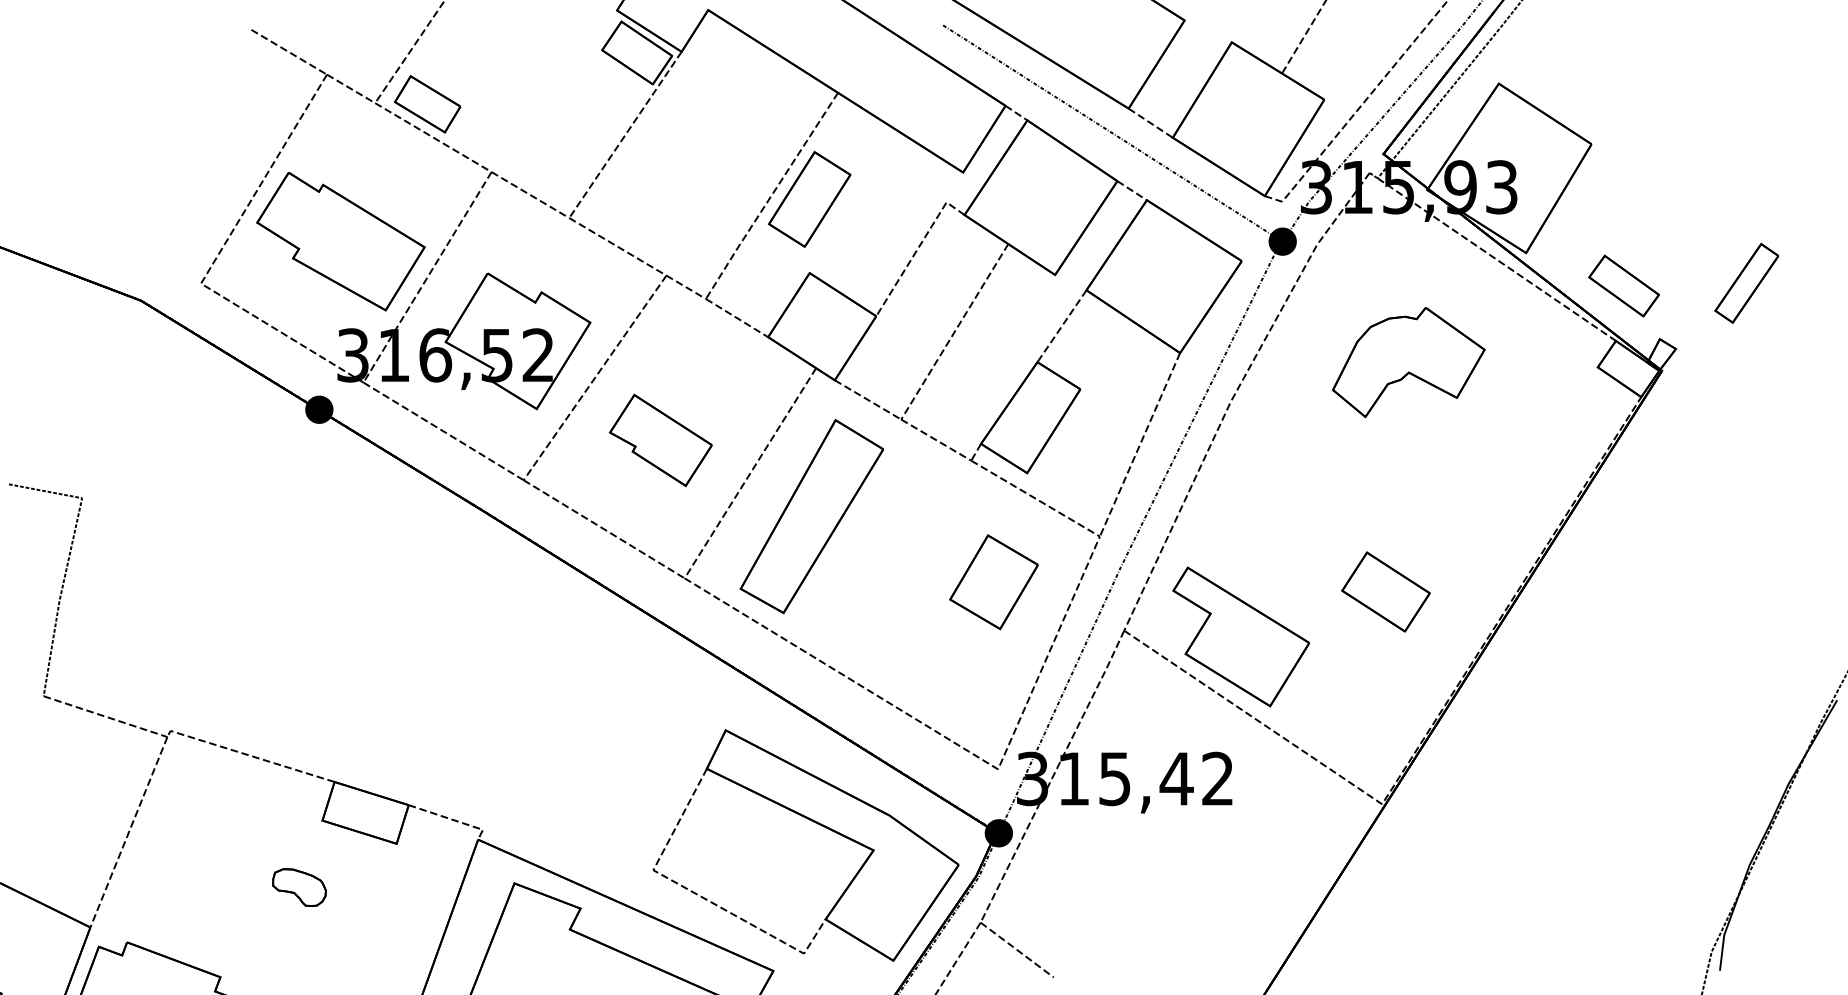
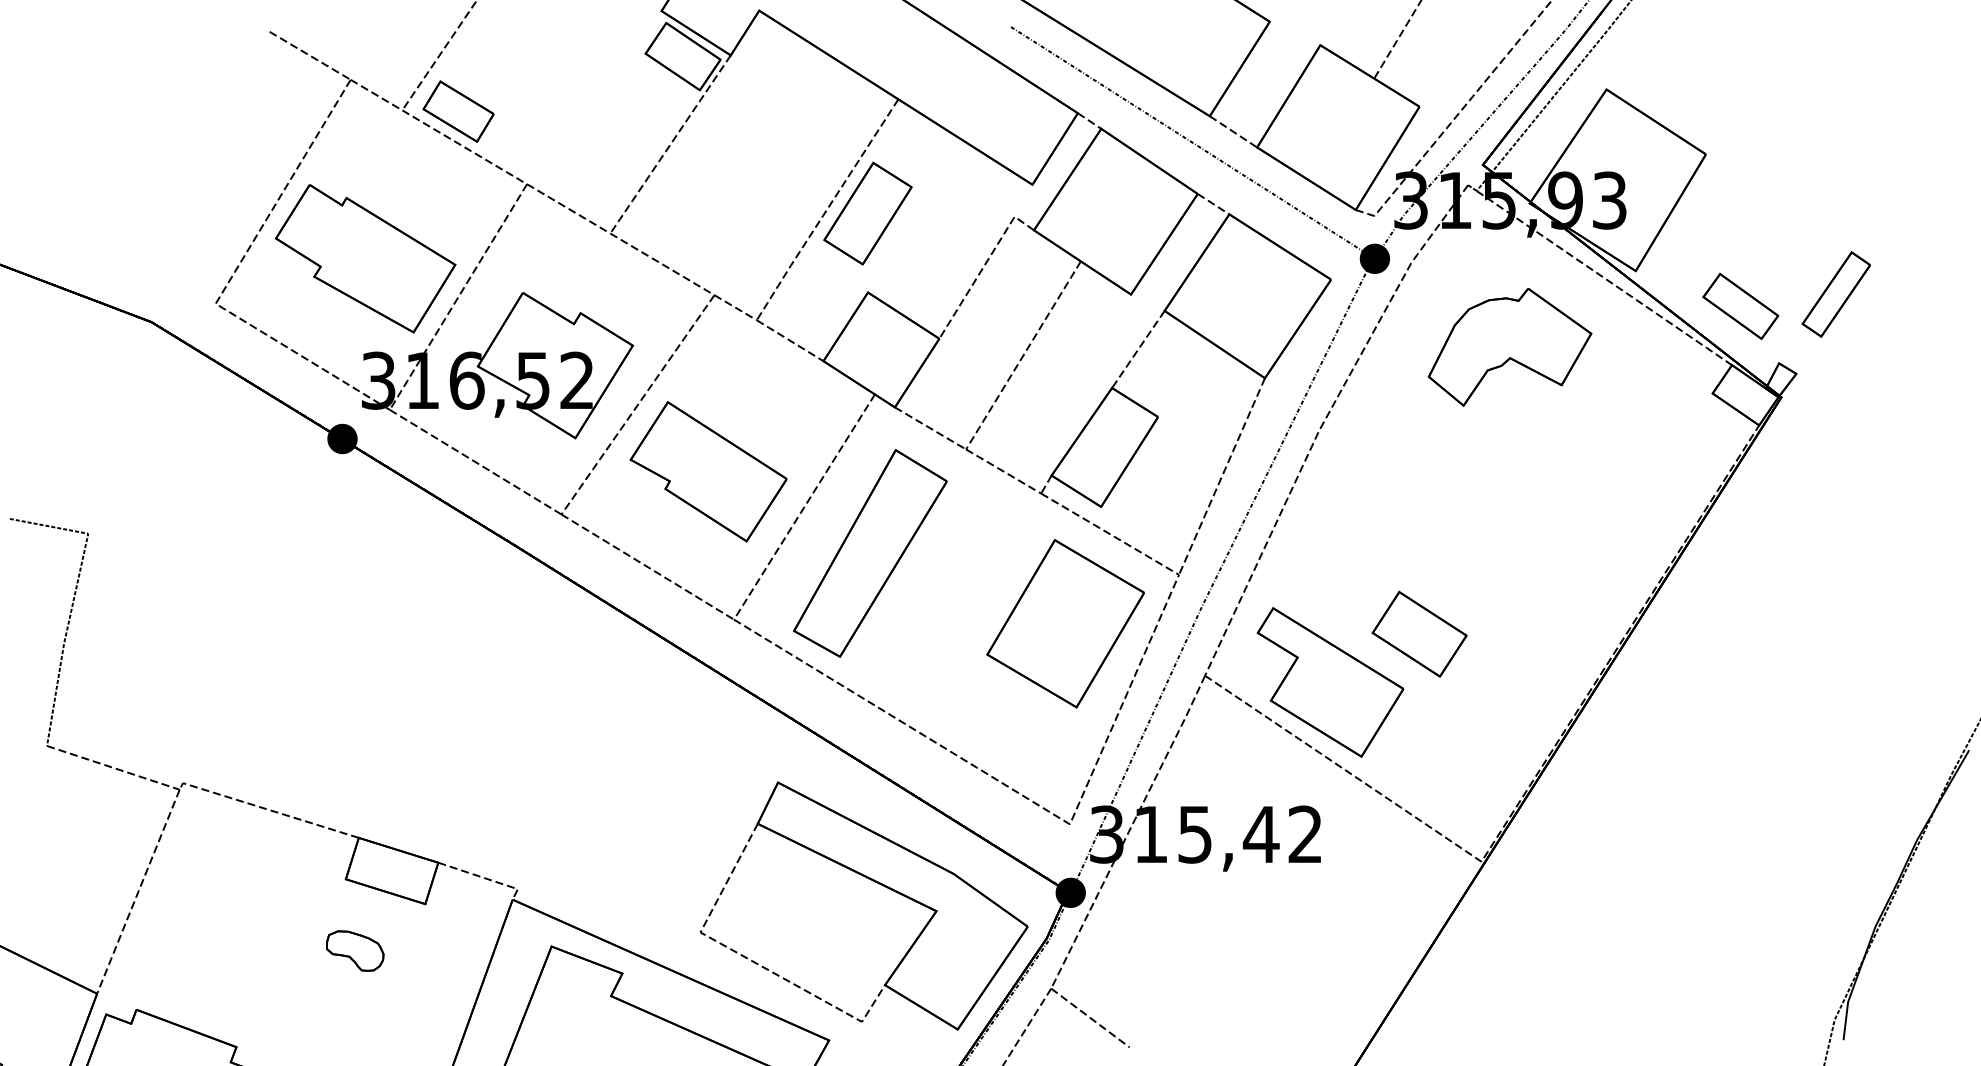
part: (1746, 283) -> (1835, 294), moved
part: (1408, 362) -> (1509, 347), moved
part: (660, 440) -> (708, 471), size x1.43
part: (993, 581) -> (1065, 623), size x1.67
part: (1385, 591) -> (1419, 633), moved
part: (299, 887) -> (355, 950), moved

